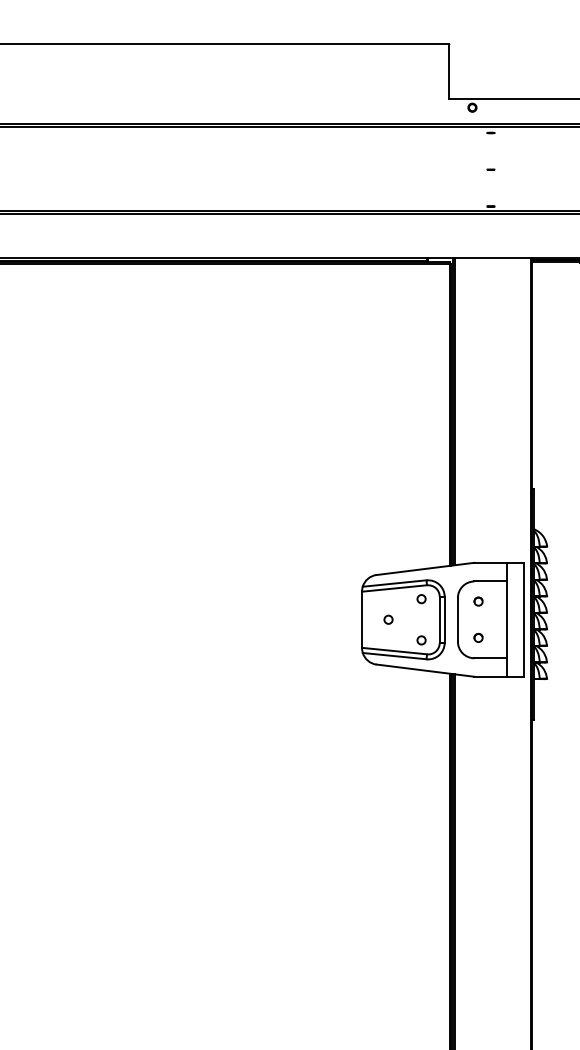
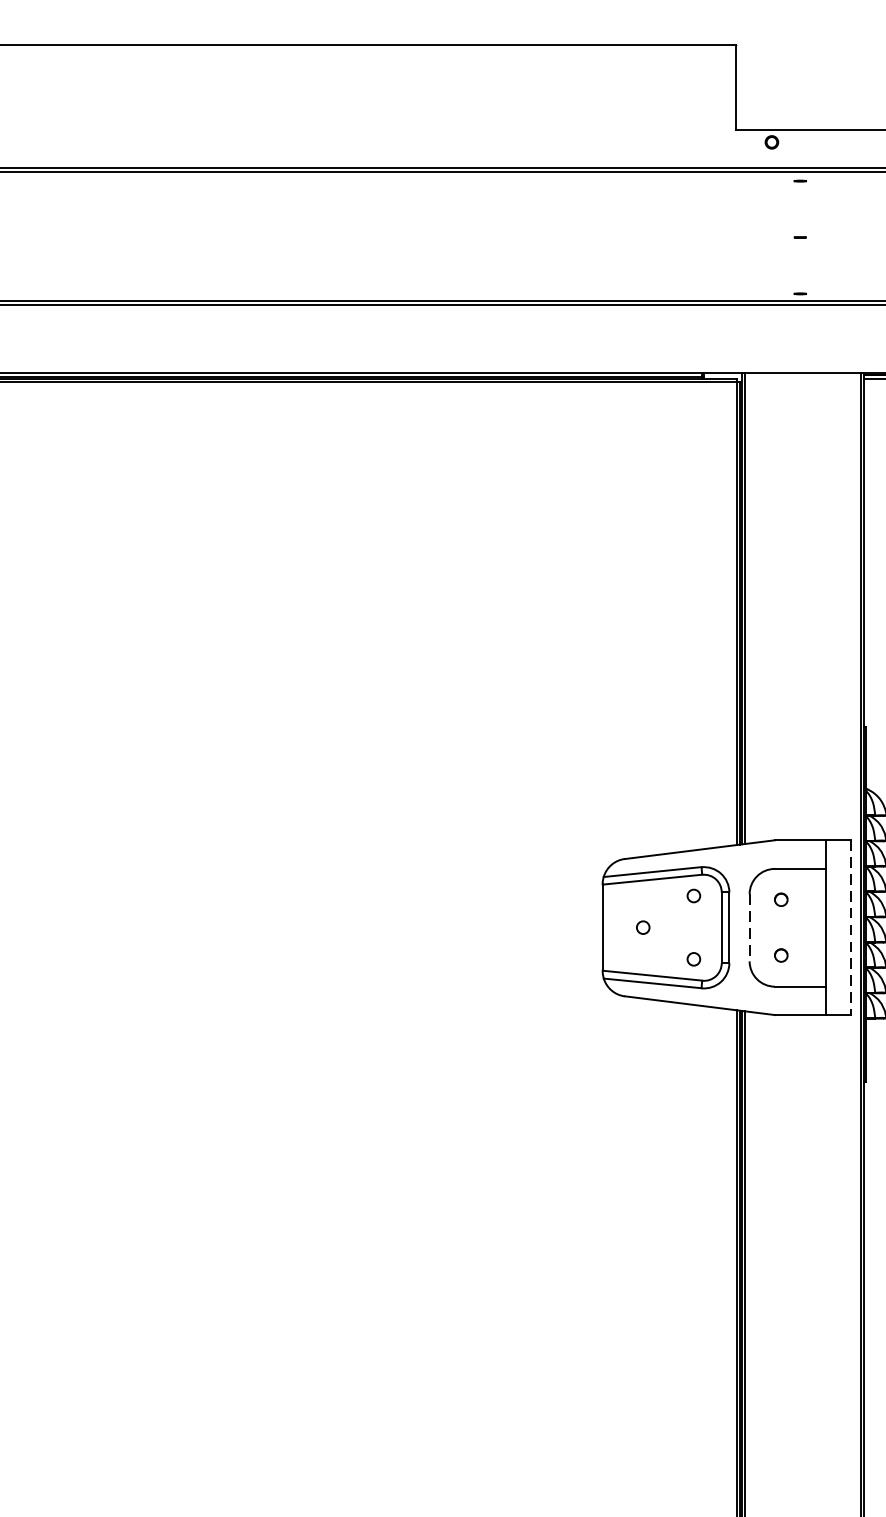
line: (457, 619) -> (748, 927), solid -> dashed
line: (523, 619) -> (850, 927), solid -> dashed

